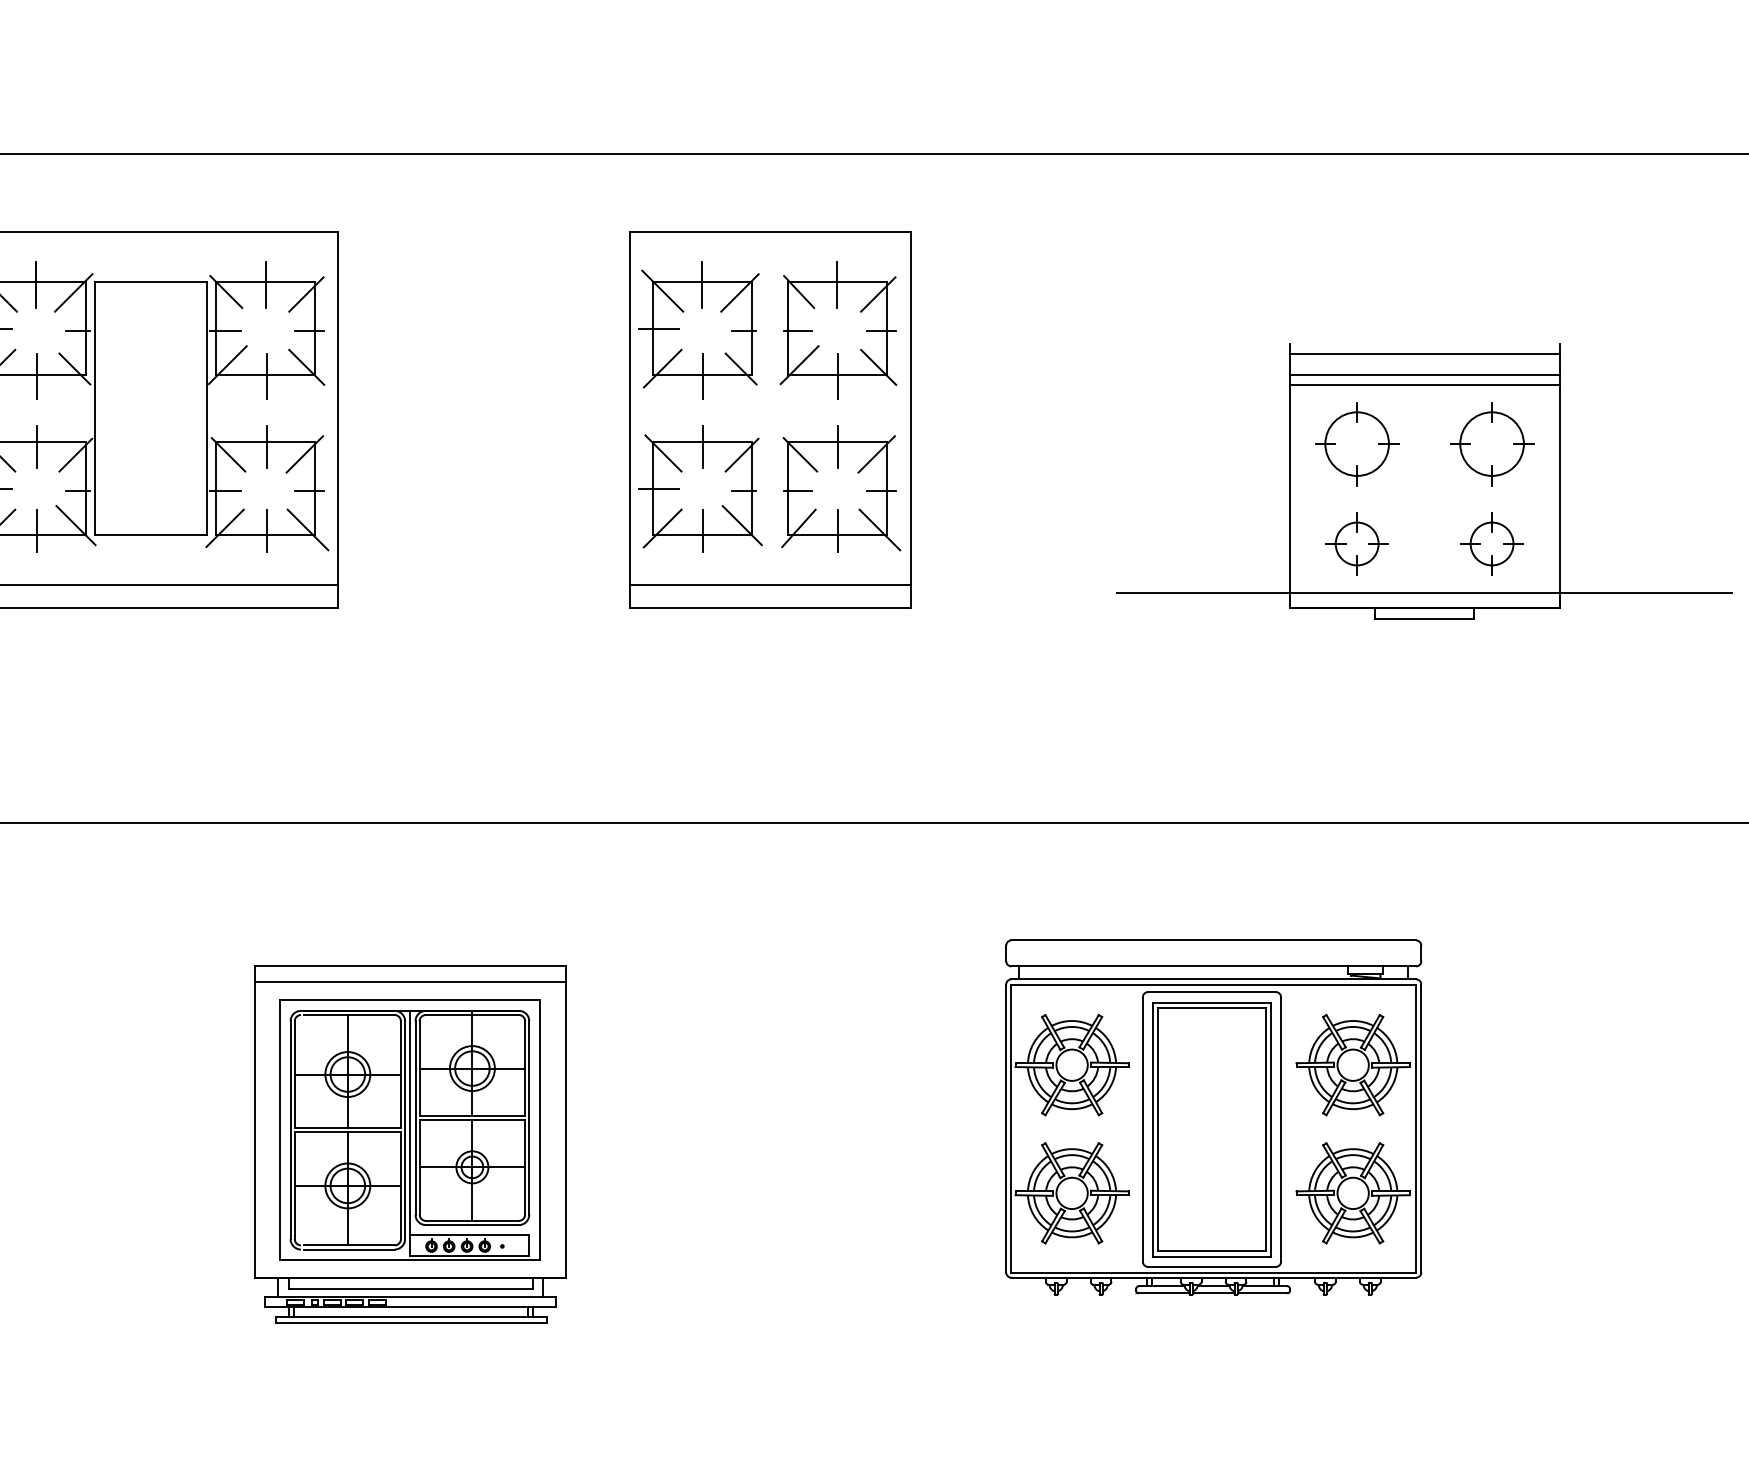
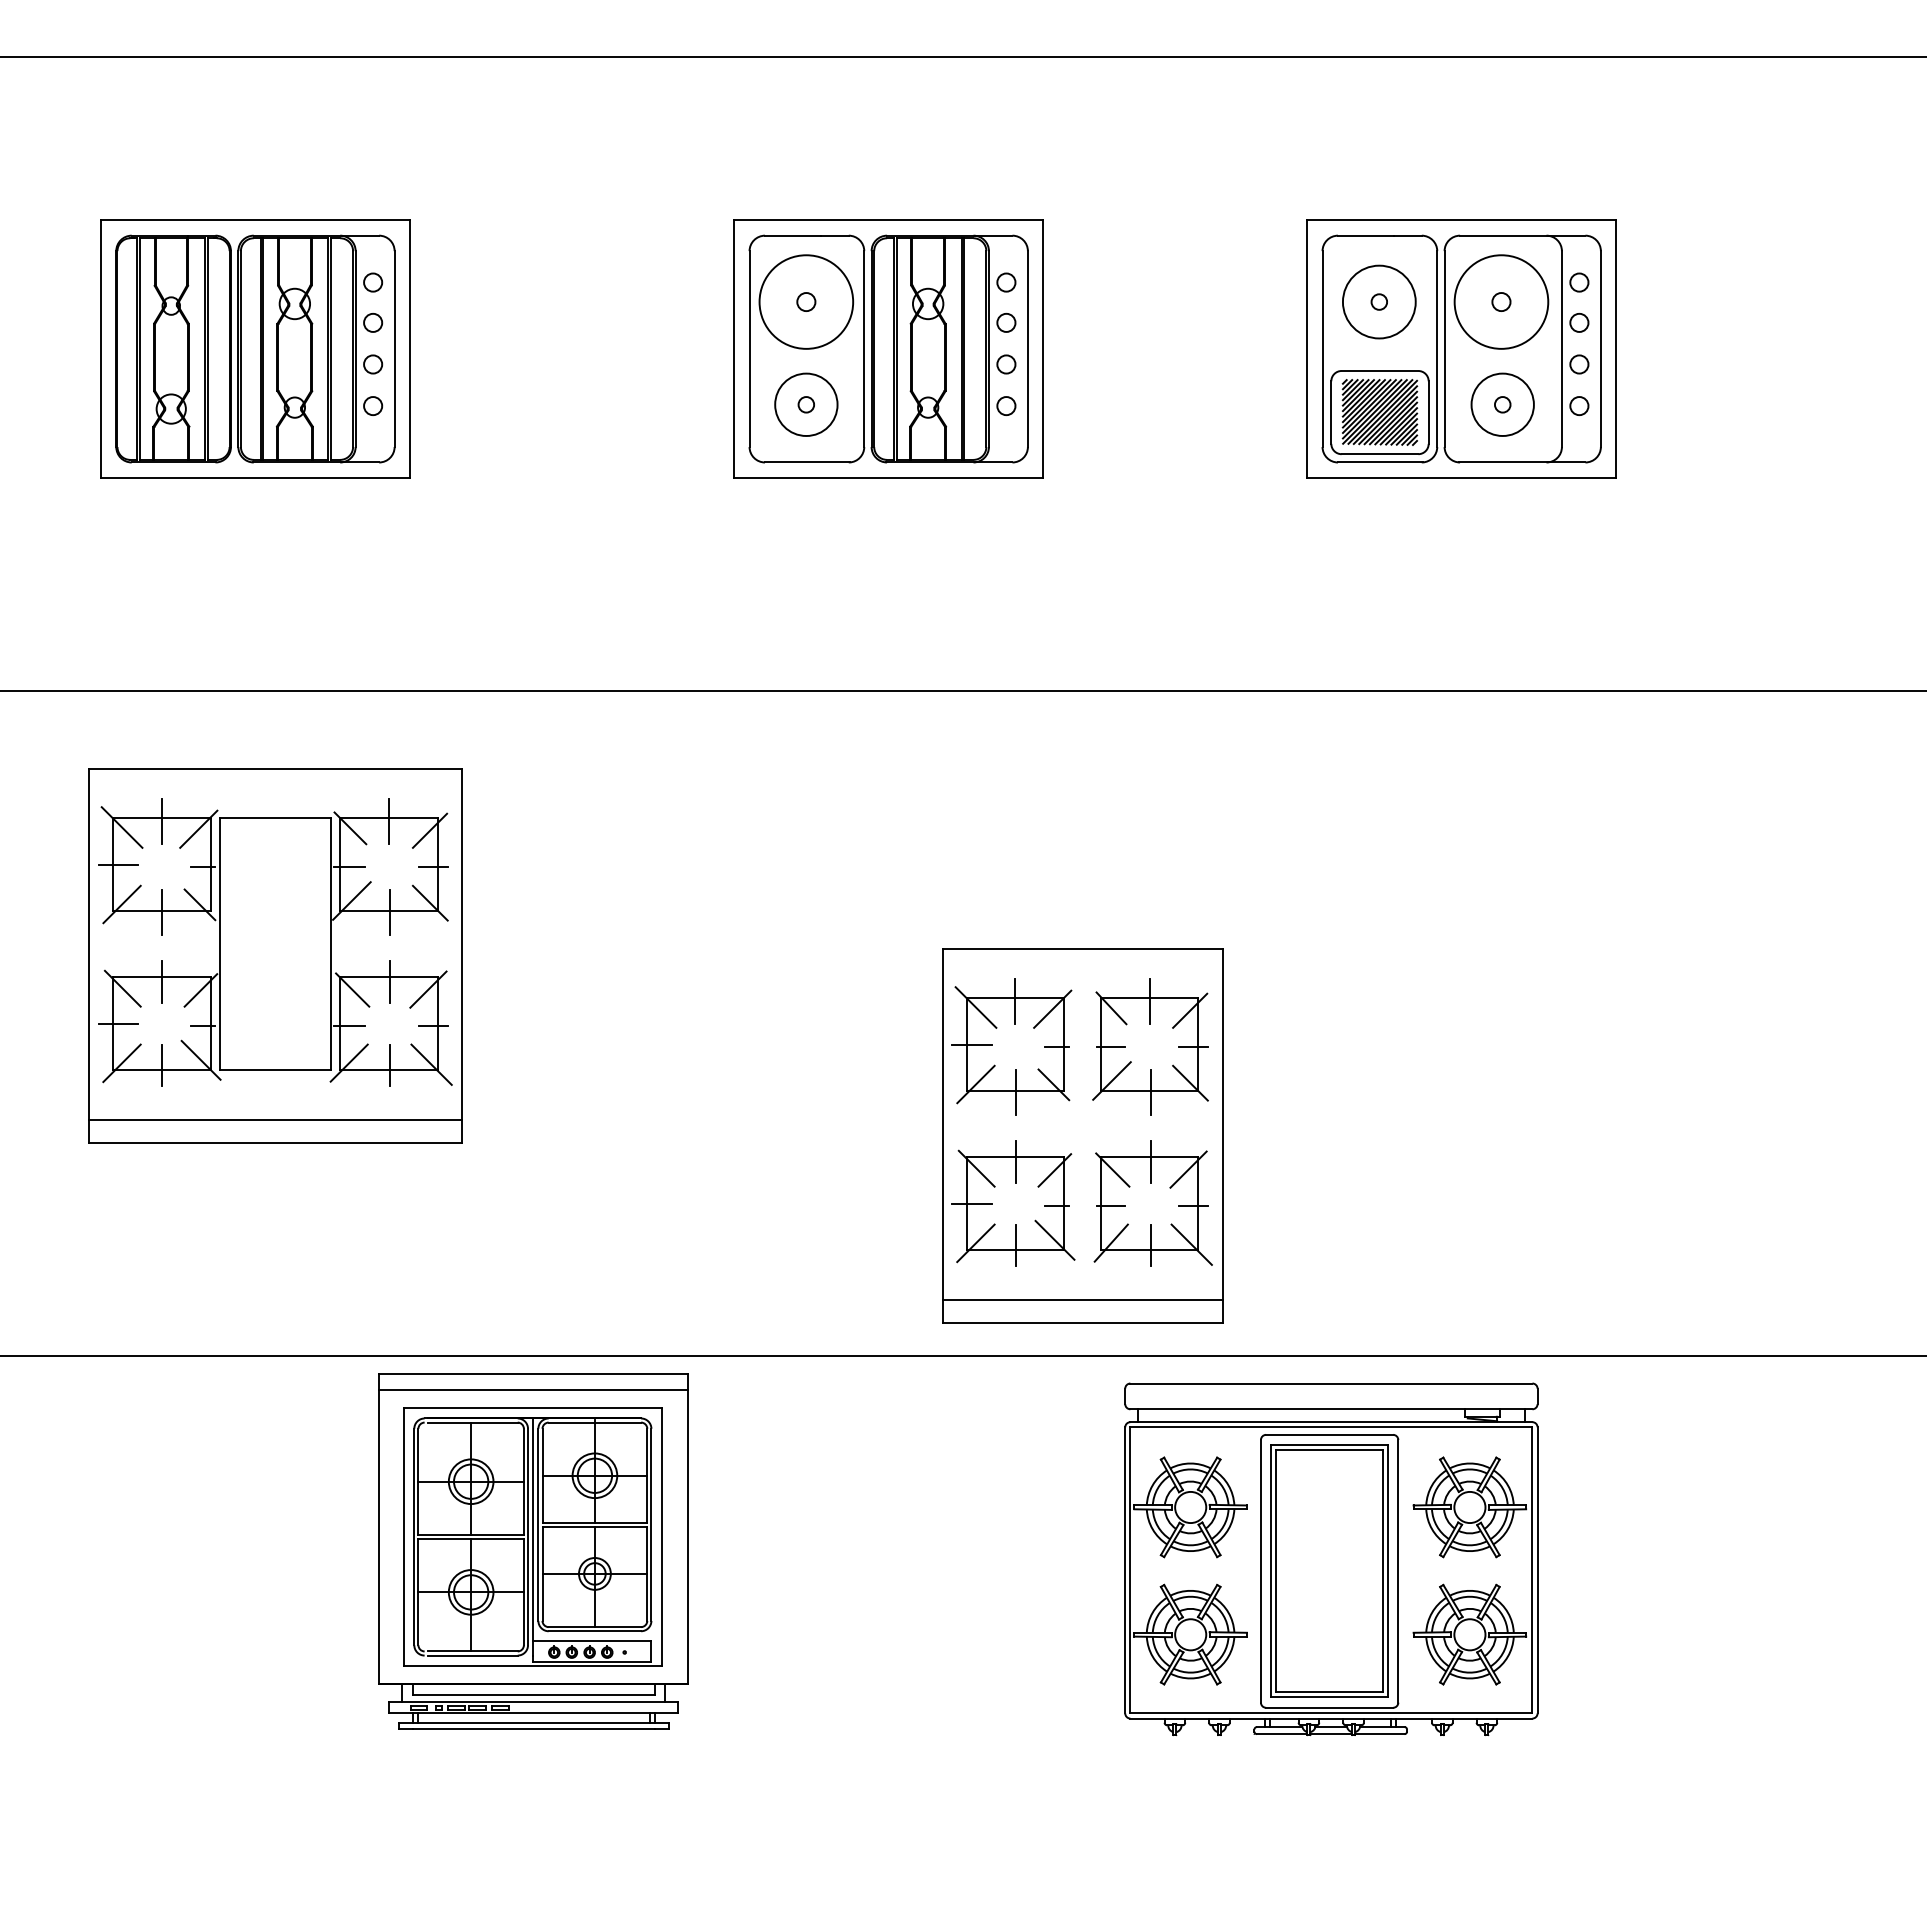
part: (769, 420) -> (1082, 1135), moved
part: (1424, 481) -> (1540, 1016), removed
part: (1213, 1116) -> (1331, 1558), moved
part: (410, 1144) -> (533, 1551), moved

